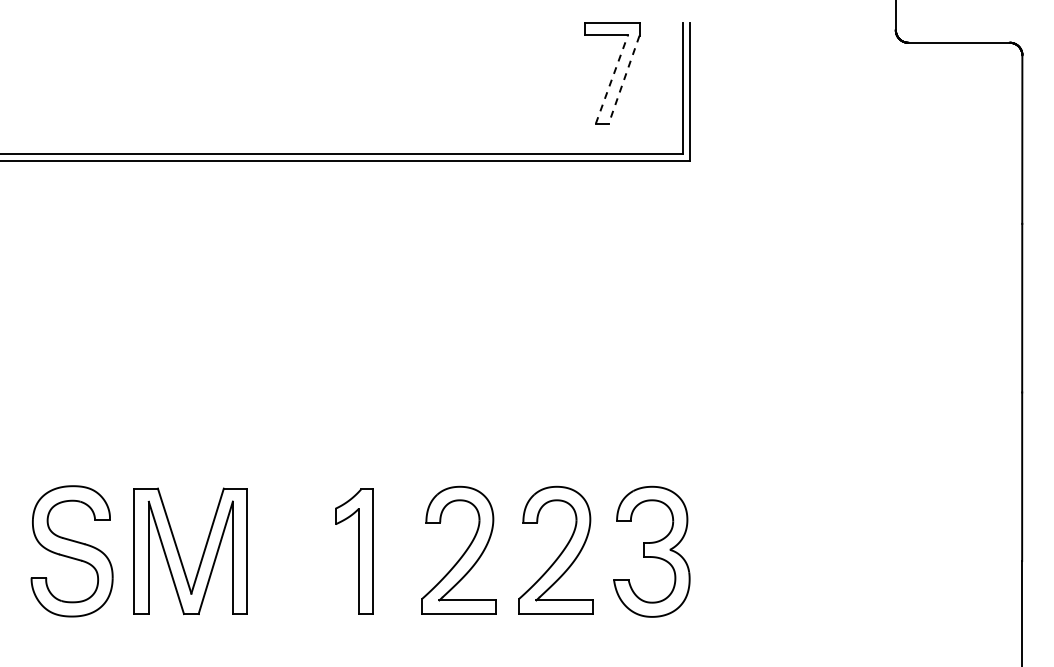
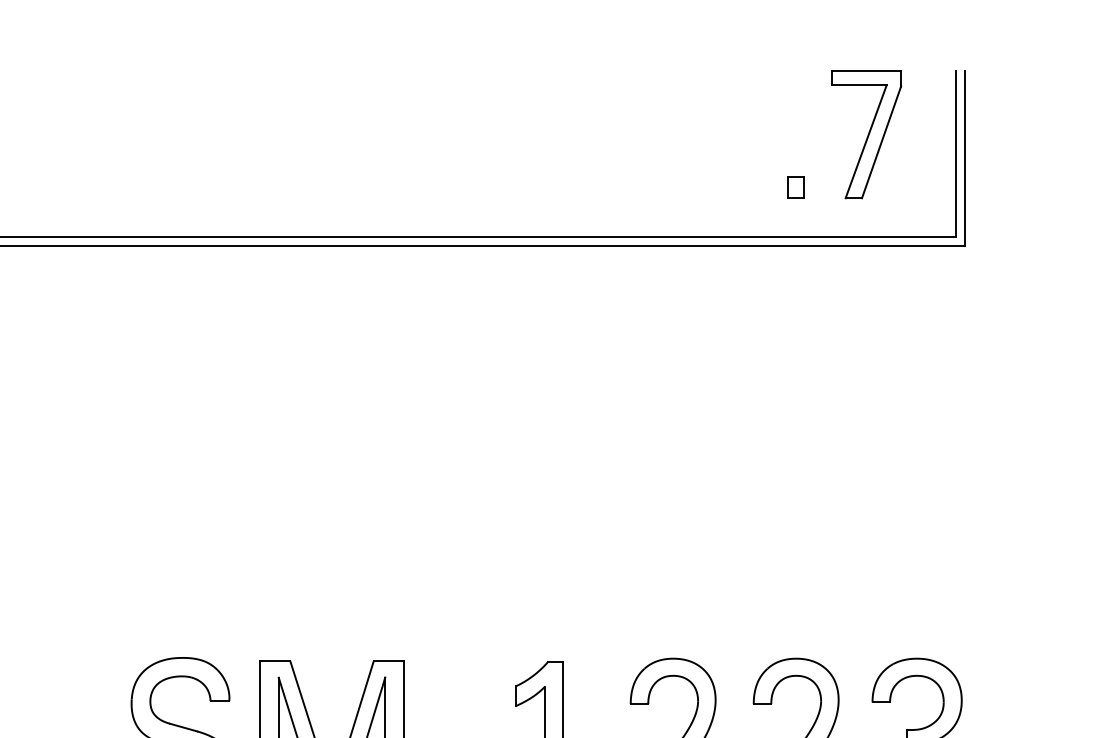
line: (612, 78) -> (866, 140), dashed -> solid
line: (624, 79) -> (881, 142), dashed -> solid
part: (556, 115) -> (795, 187), added

